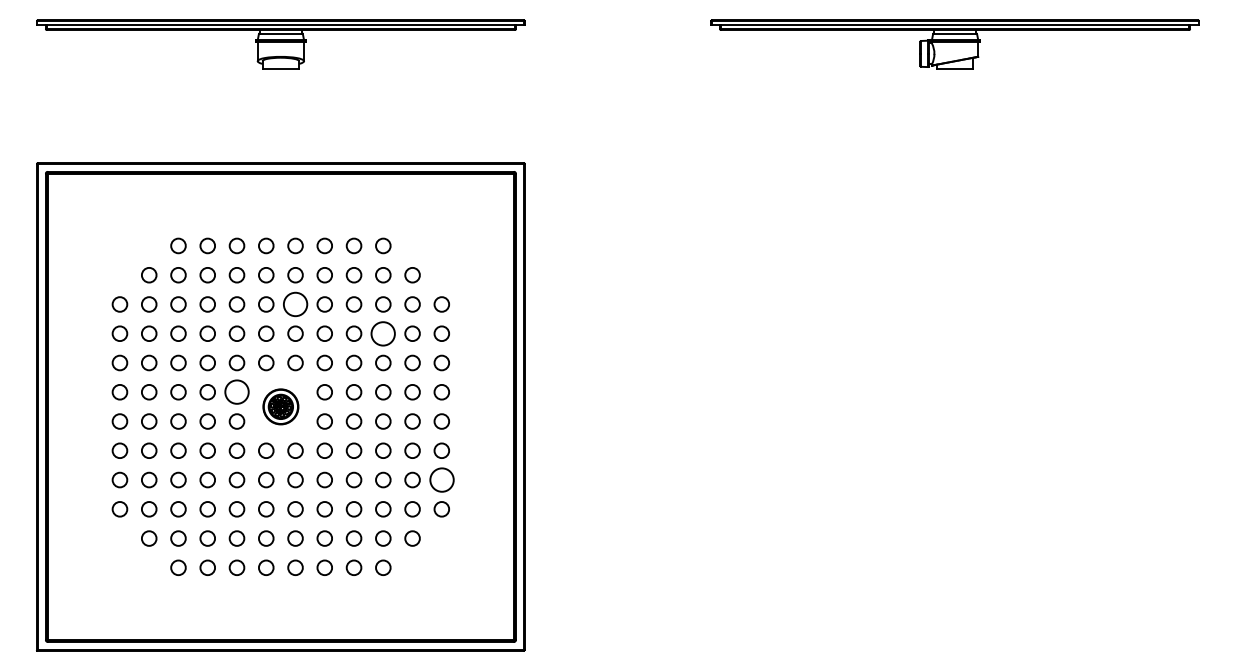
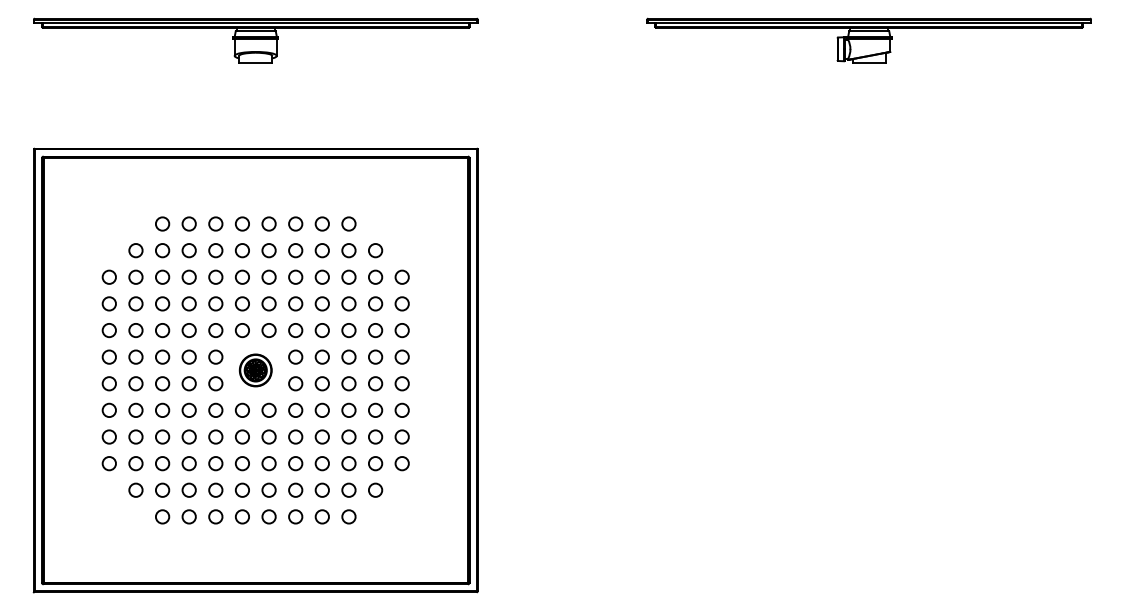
circle: (295, 304) -> (269, 277), size x0.62
circle: (383, 333) -> (349, 303), size x0.62
circle: (236, 392) -> (215, 357), size x0.62
circle: (441, 479) -> (401, 436), size x0.62

